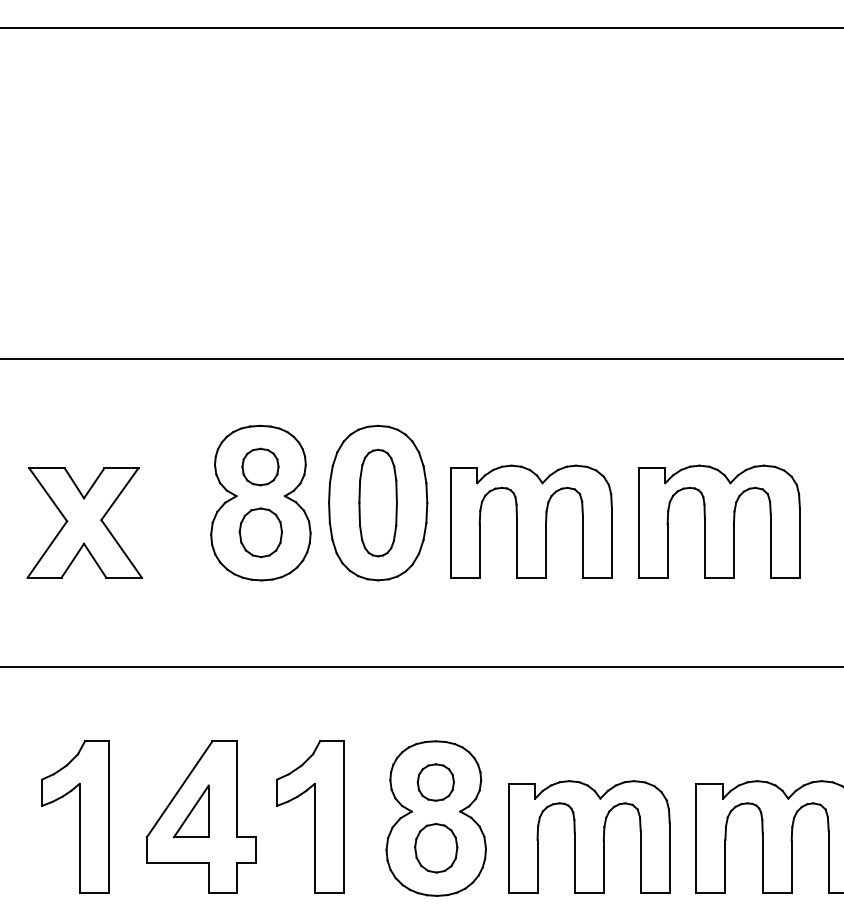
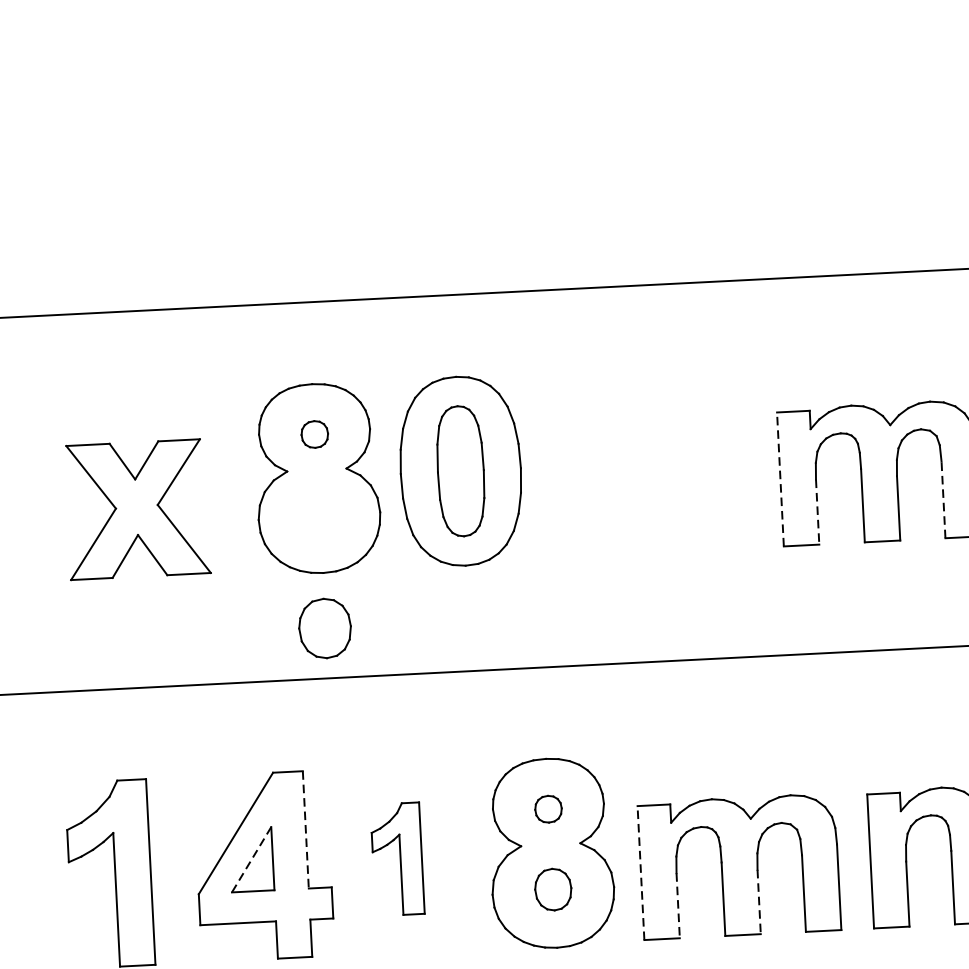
part: (260, 466) -> (314, 433), size x0.6
part: (531, 521) -> (649, 484), removed
part: (84, 522) -> (137, 509), moved
line: (638, 522) -> (780, 478), solid -> dashed
part: (260, 532) -> (324, 628), moved
line: (770, 545) -> (943, 498), solid -> dashed
line: (667, 551) -> (817, 512), solid -> dashed
part: (435, 782) -> (548, 809), size x0.6
line: (236, 789) -> (305, 830), solid -> dashed
line: (191, 811) -> (251, 859), solid -> dashed
part: (310, 816) -> (397, 858), size x0.6
line: (508, 838) -> (640, 873), solid -> dashed
part: (436, 848) -> (553, 889), size x0.7
line: (537, 866) -> (678, 905), solid -> dashed
line: (603, 867) -> (758, 902), solid -> dashed

